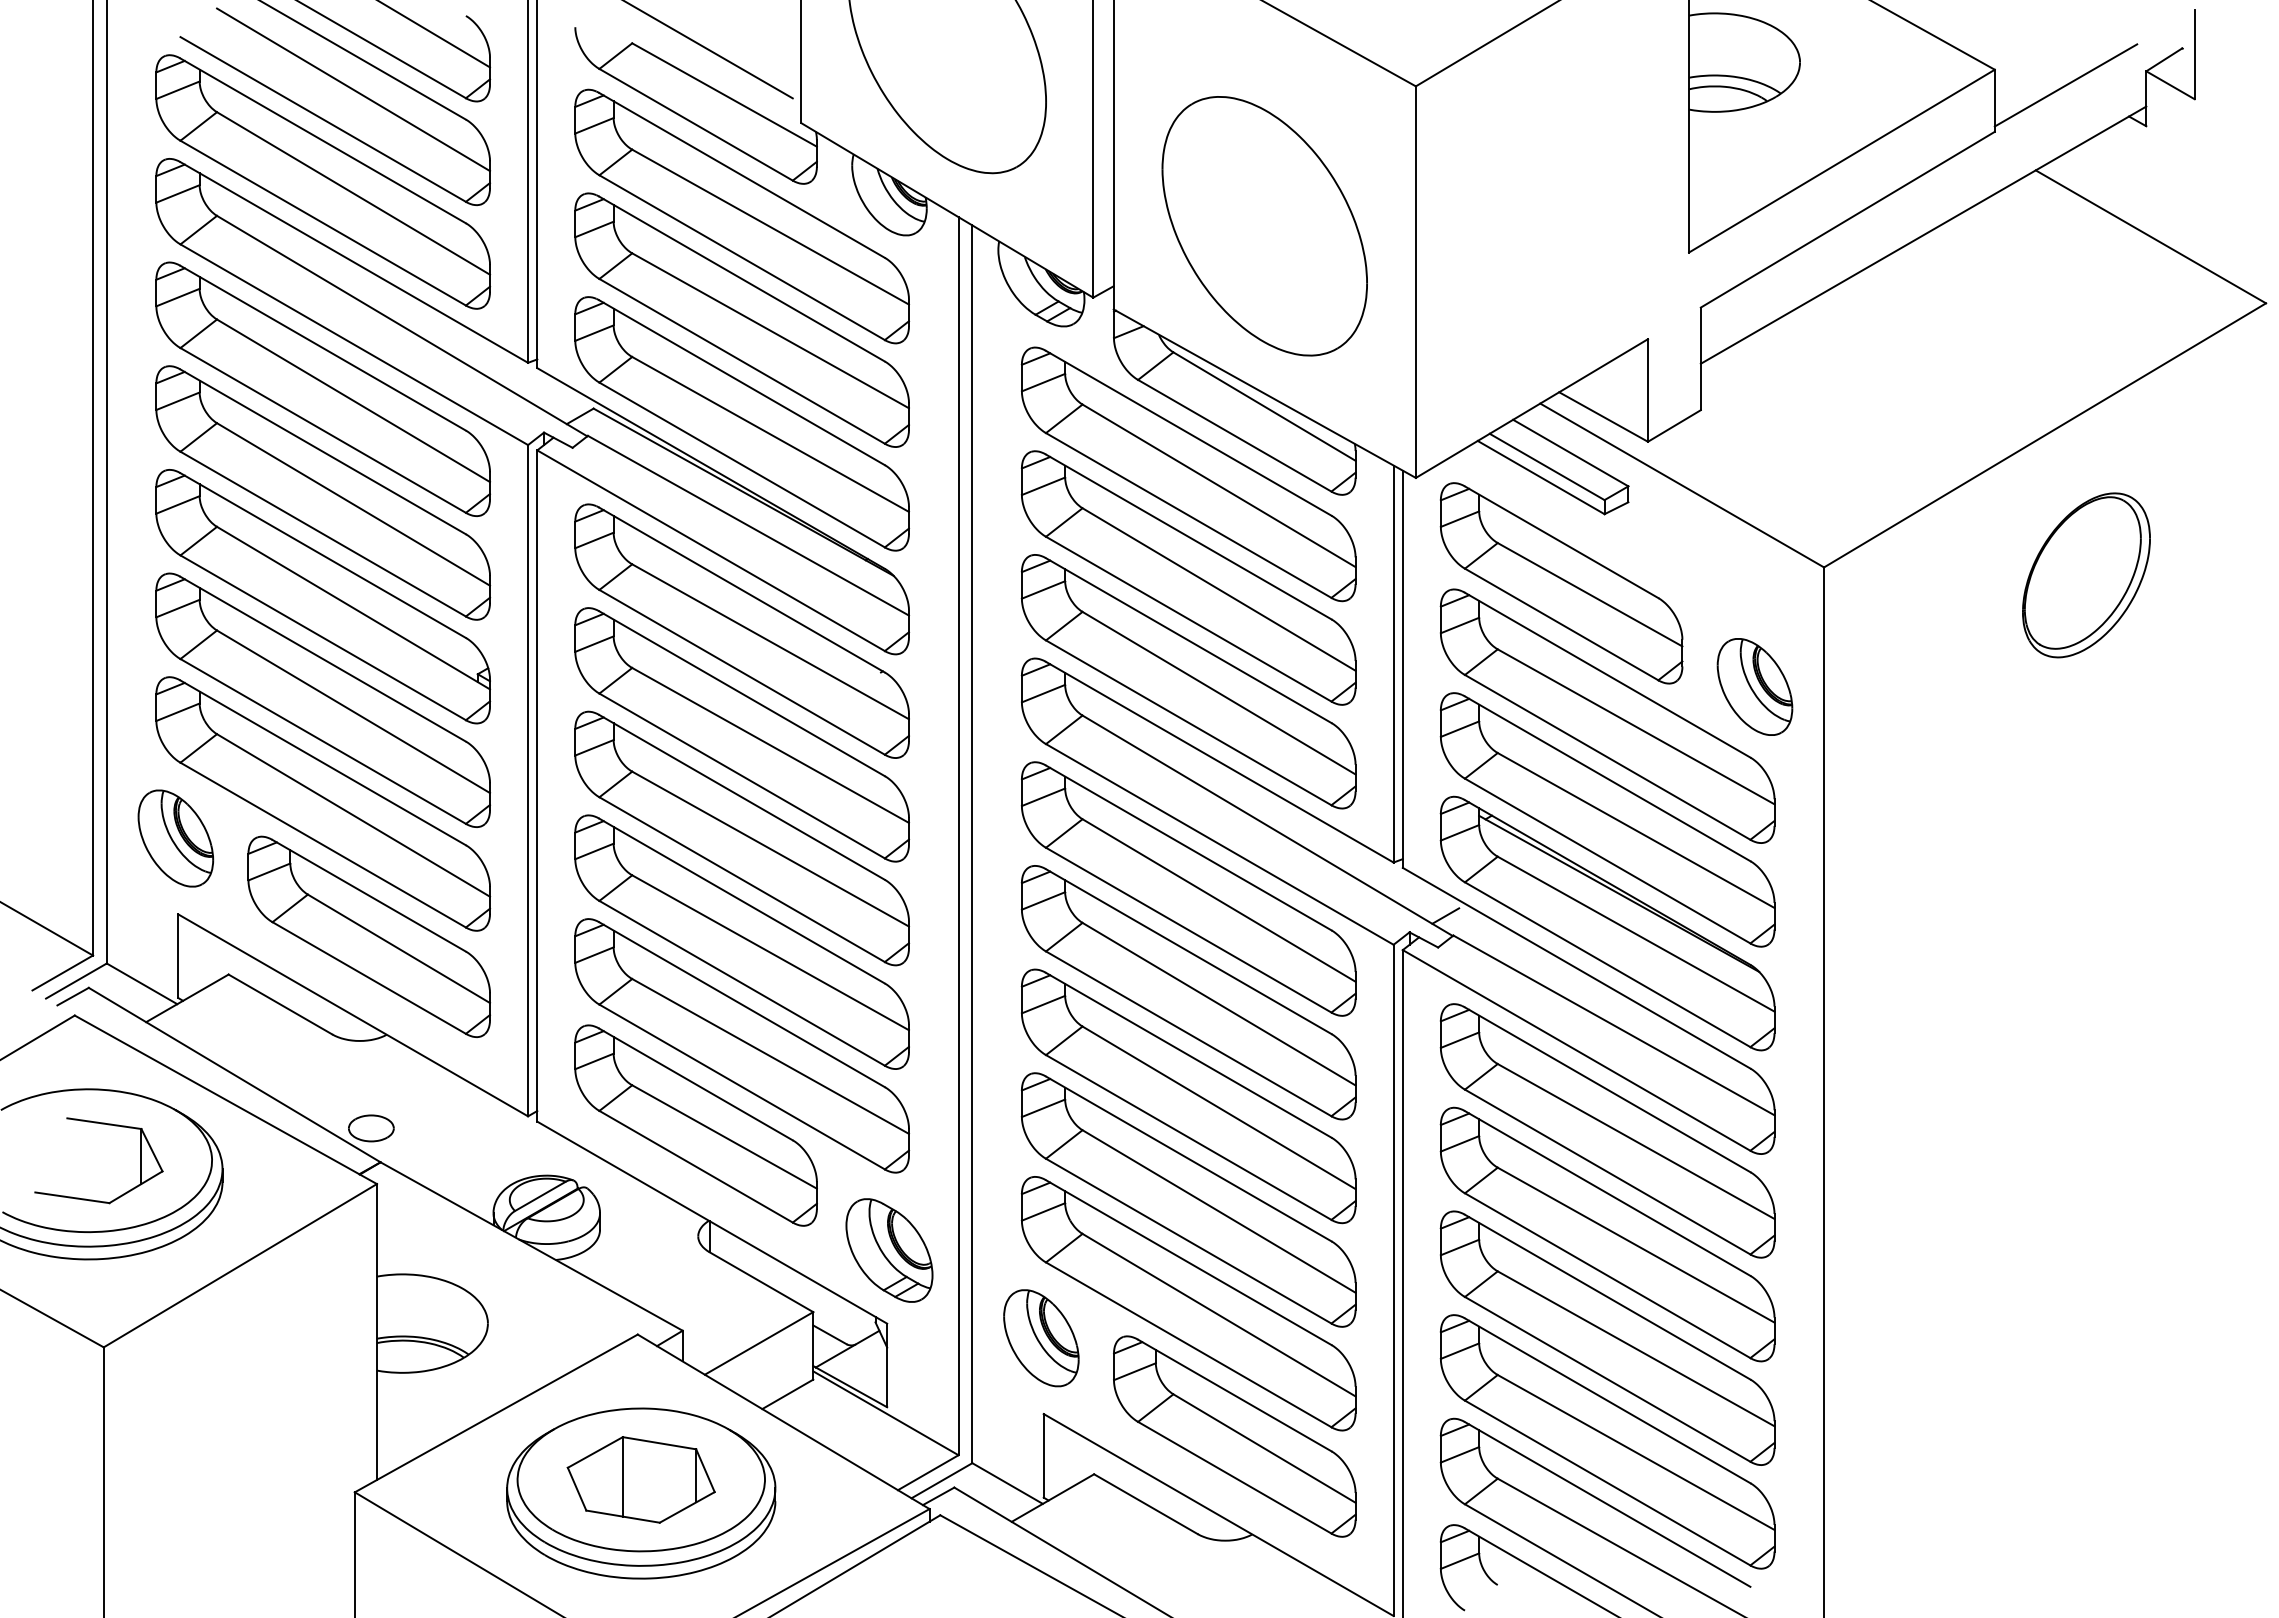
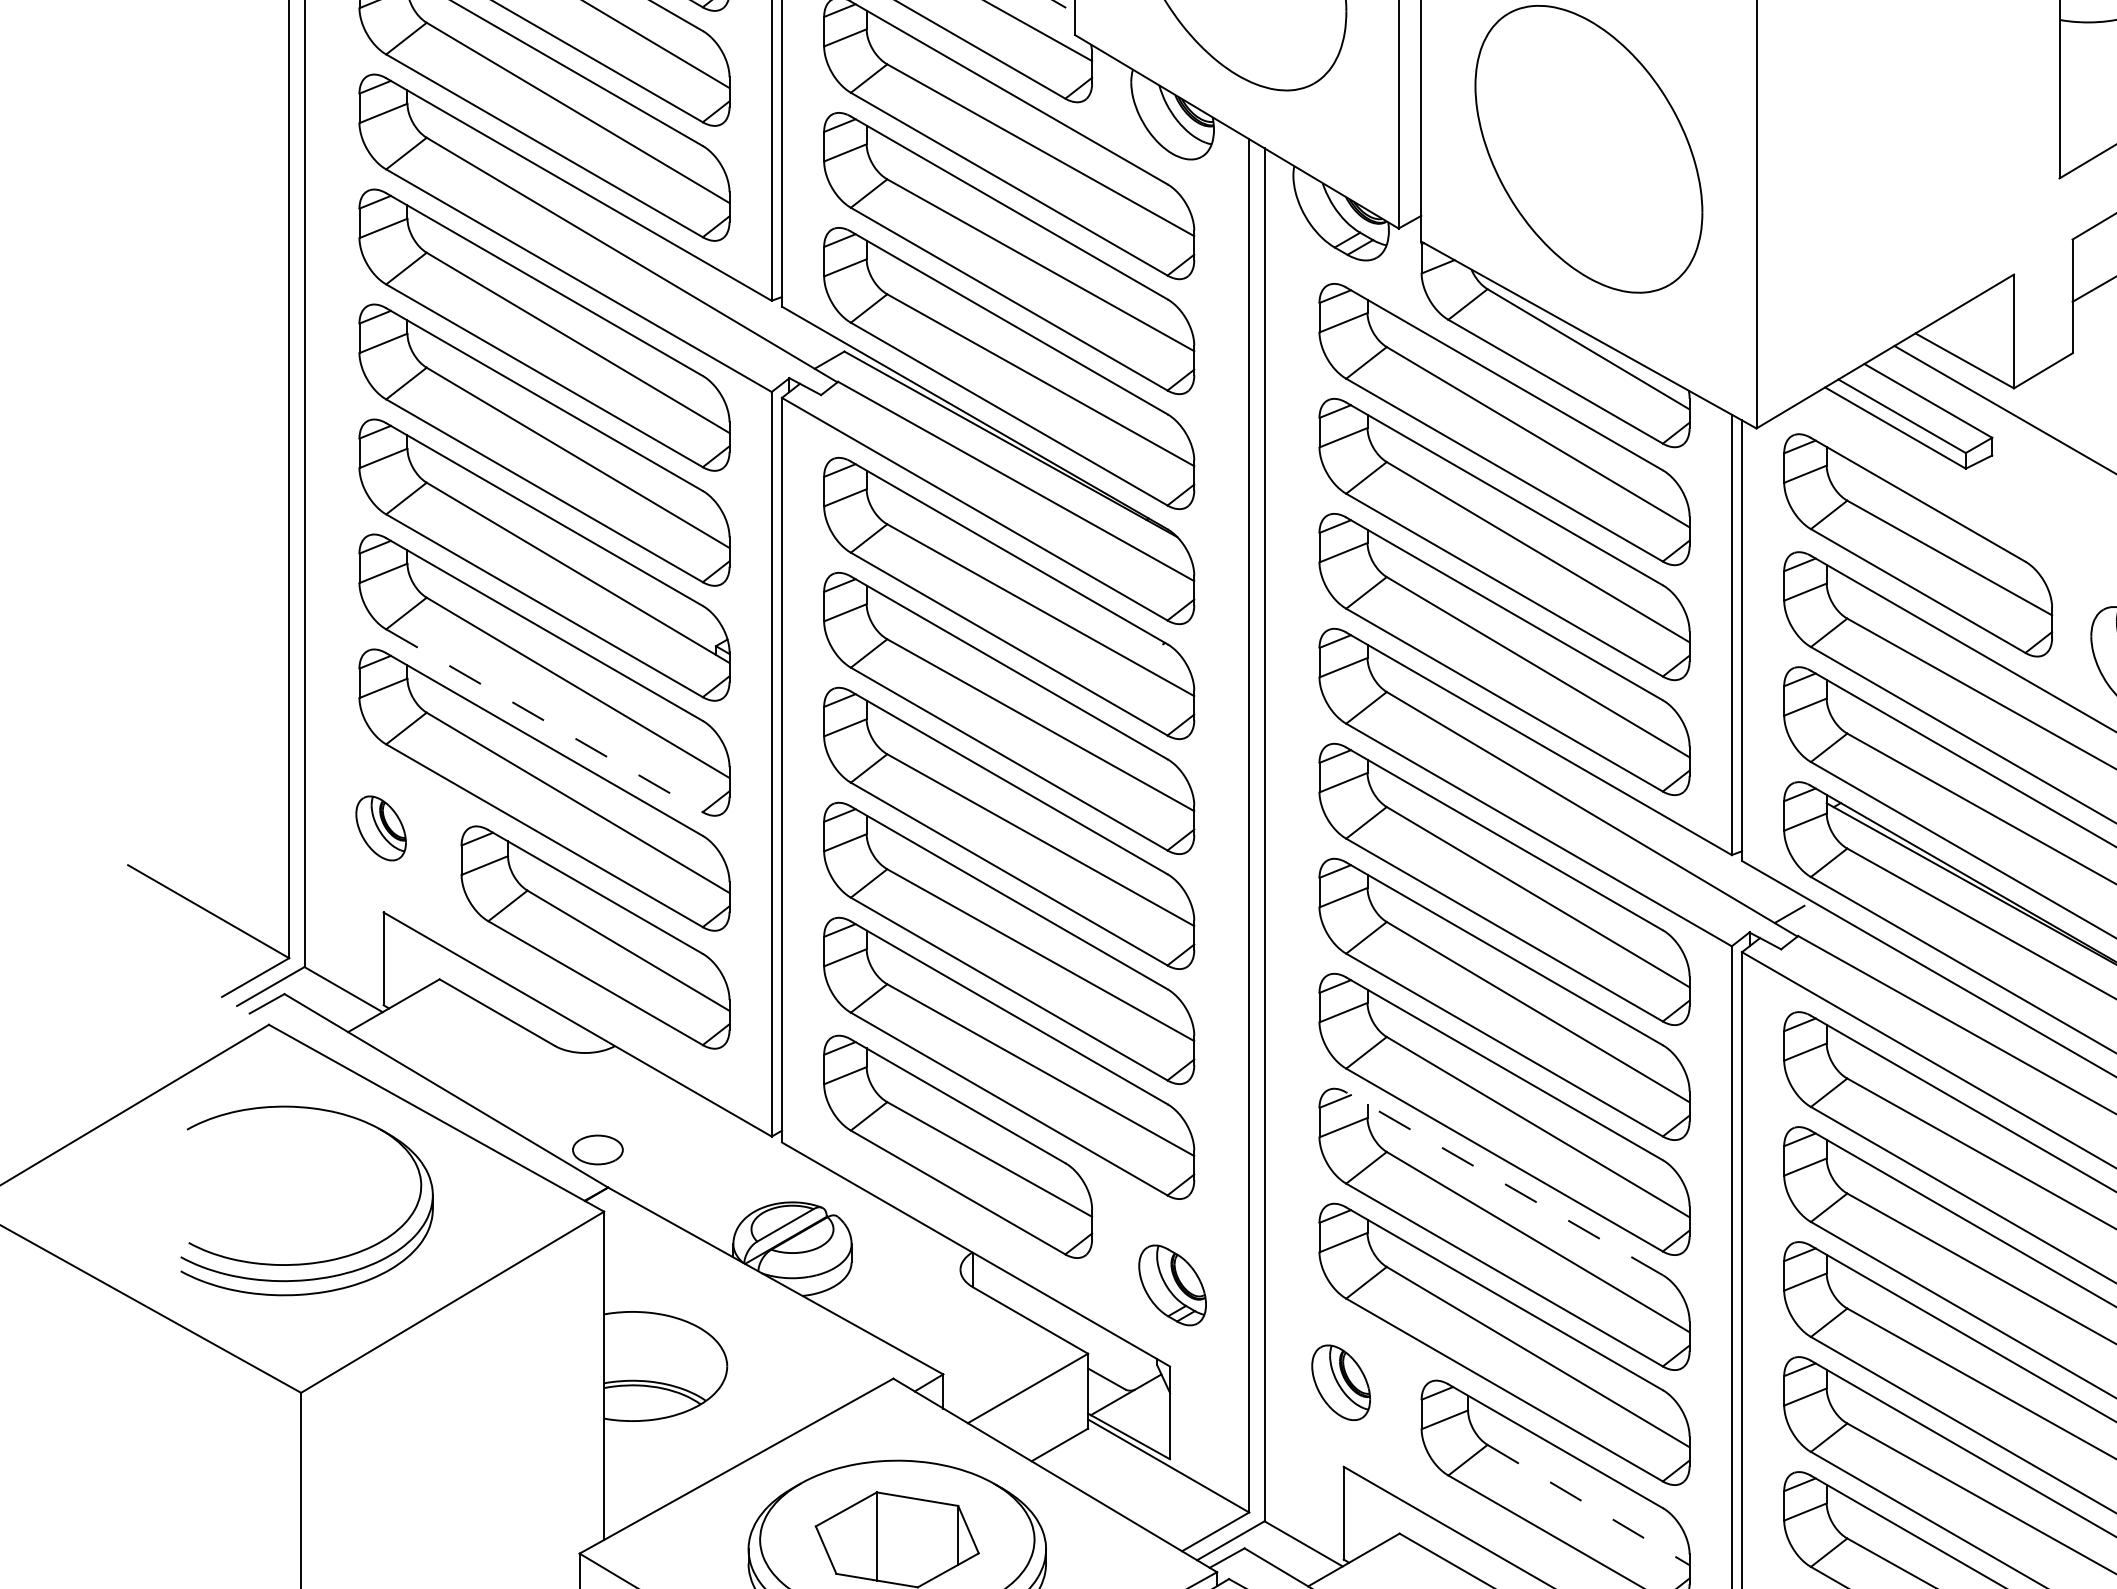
line: (323, 741) -> (544, 720), solid -> dashed
part: (175, 838) -> (380, 828), size x0.6
part: (101, 1124) -> (298, 1145), removed
line: (1188, 1158) -> (1504, 1183), solid -> dashed
part: (889, 1250) -> (1172, 1285), size x0.7
part: (1041, 1338) -> (1341, 1383), size x0.7
line: (1264, 1448) -> (1588, 1505), solid -> dashed

